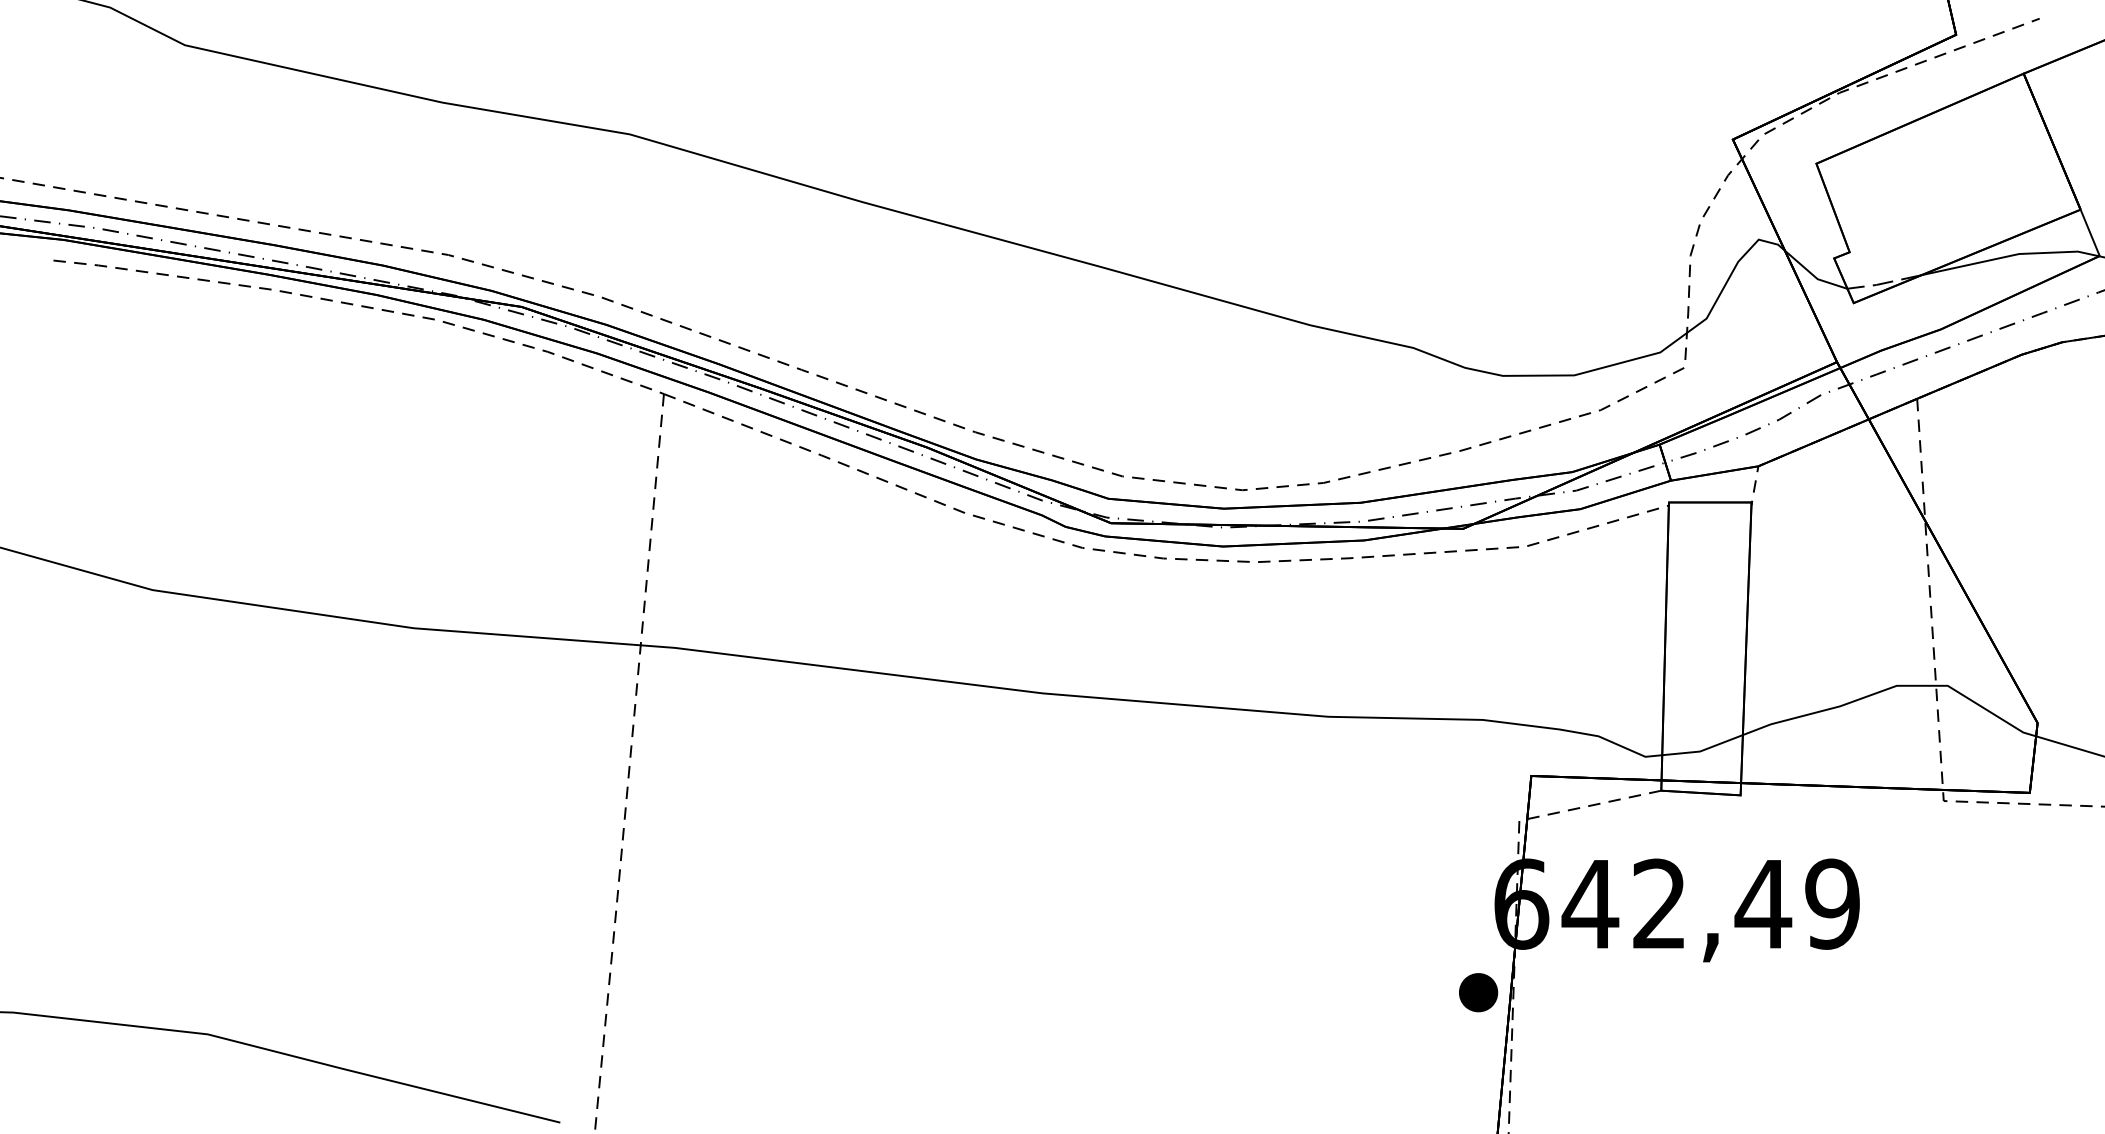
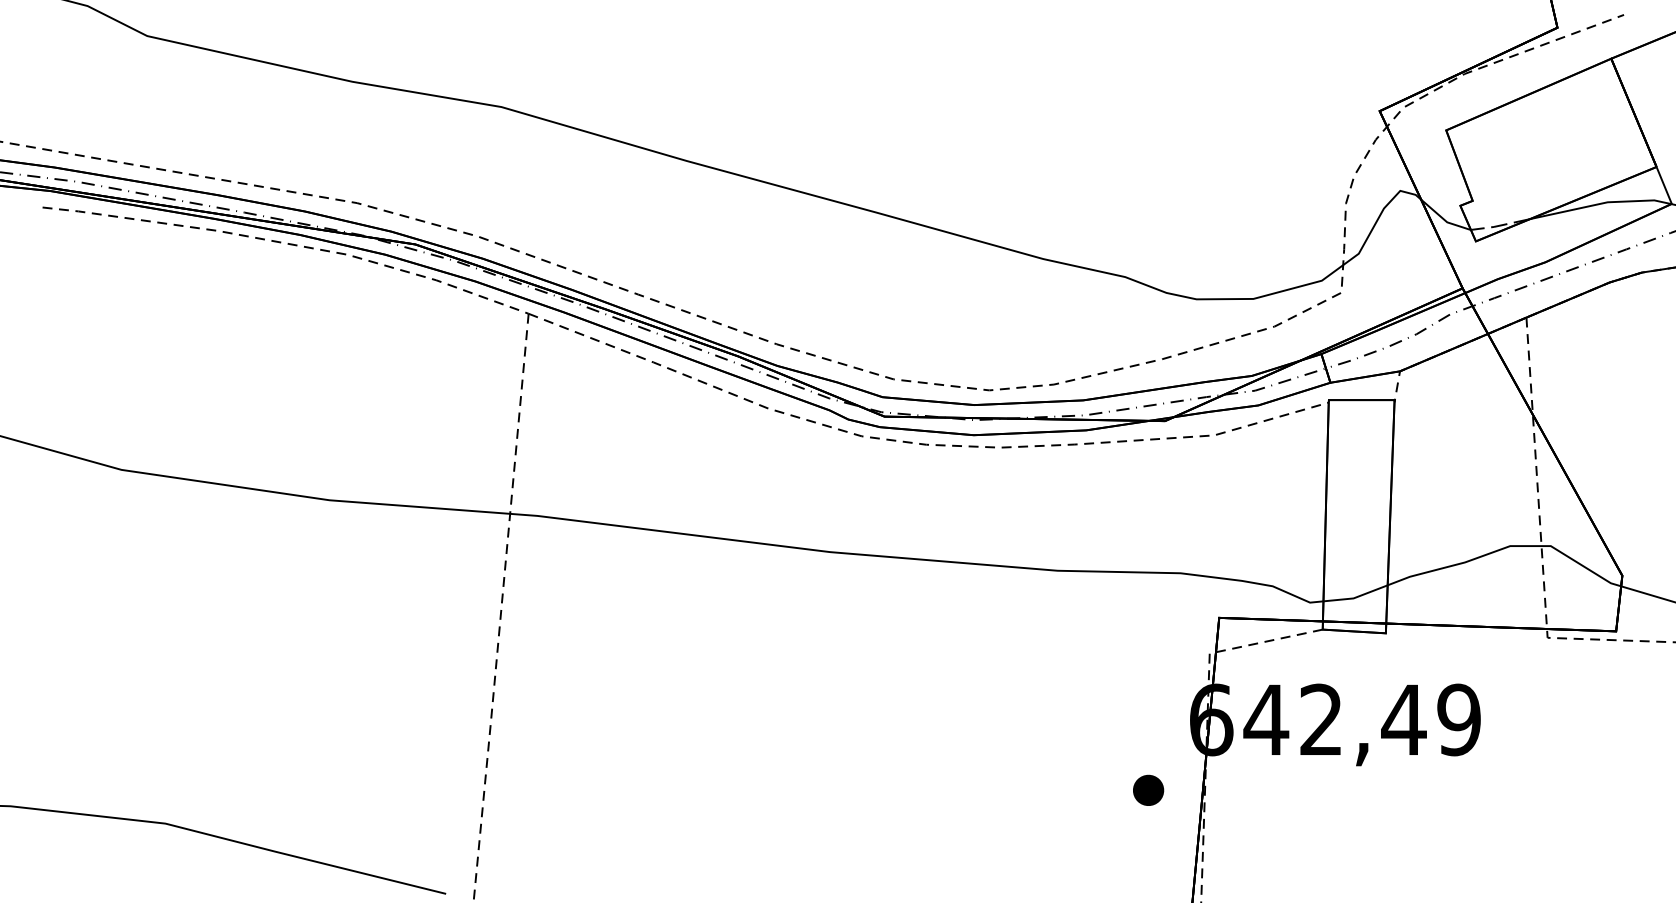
part: (1478, 992) -> (1148, 790), moved

